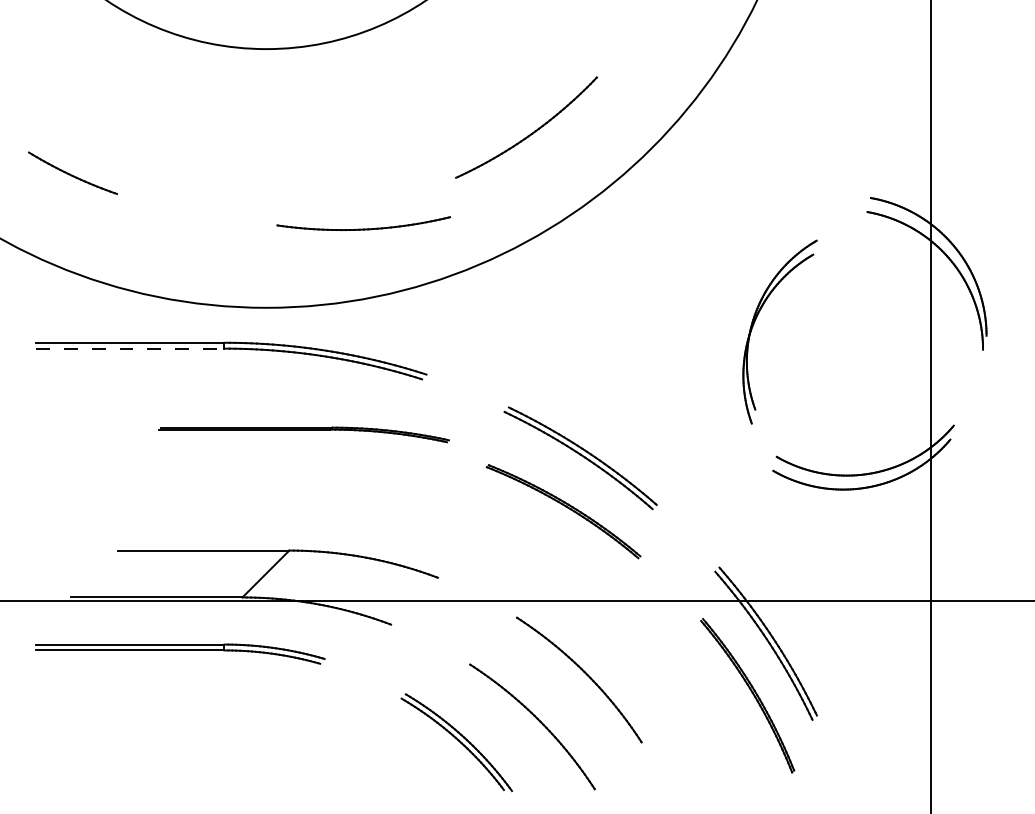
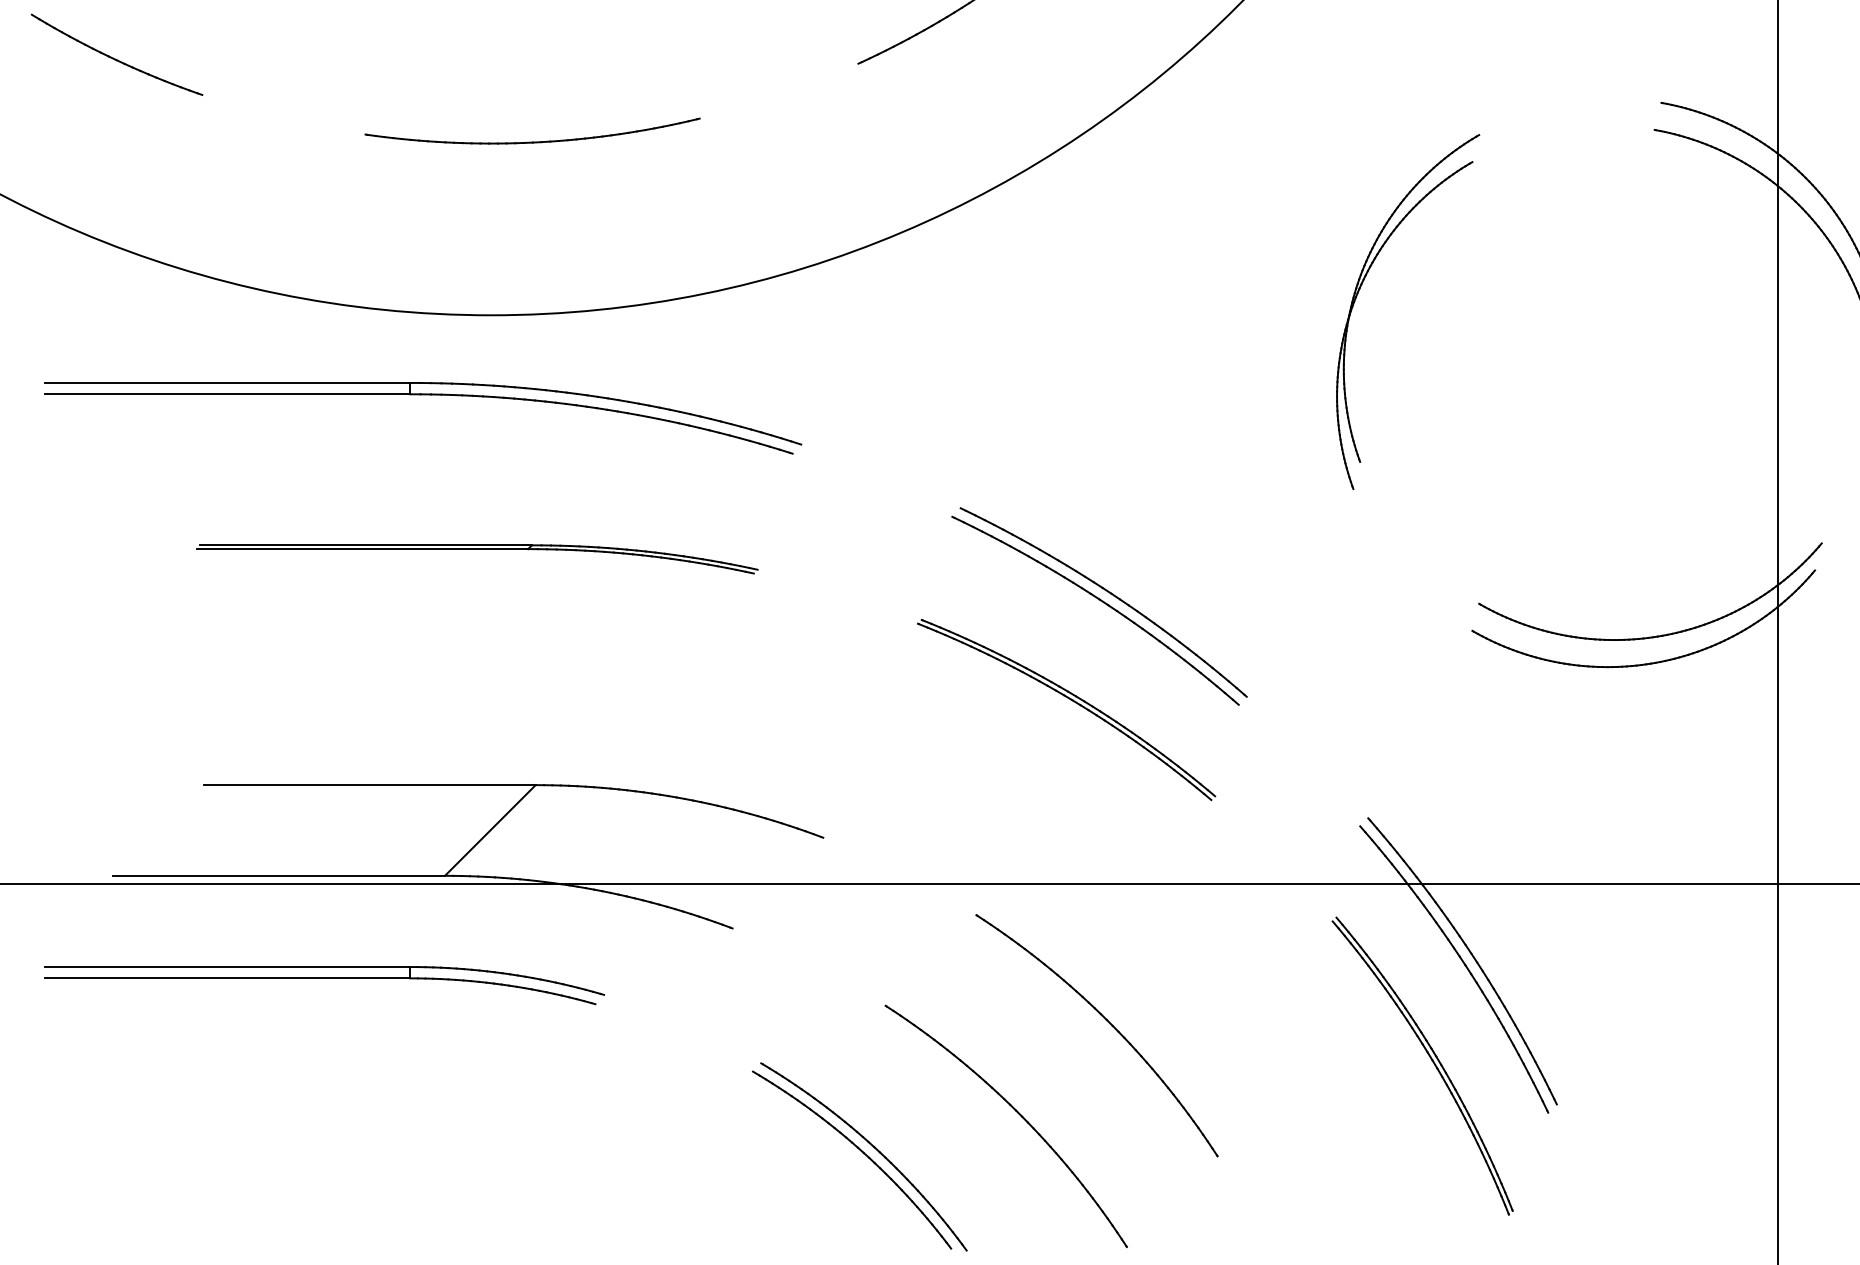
part: (363, 223) -> (532, 130), moved
part: (756, 319) -> (1362, 287), moved
line: (130, 348) -> (228, 394), dashed -> solid
part: (303, 434) -> (476, 558), moved

